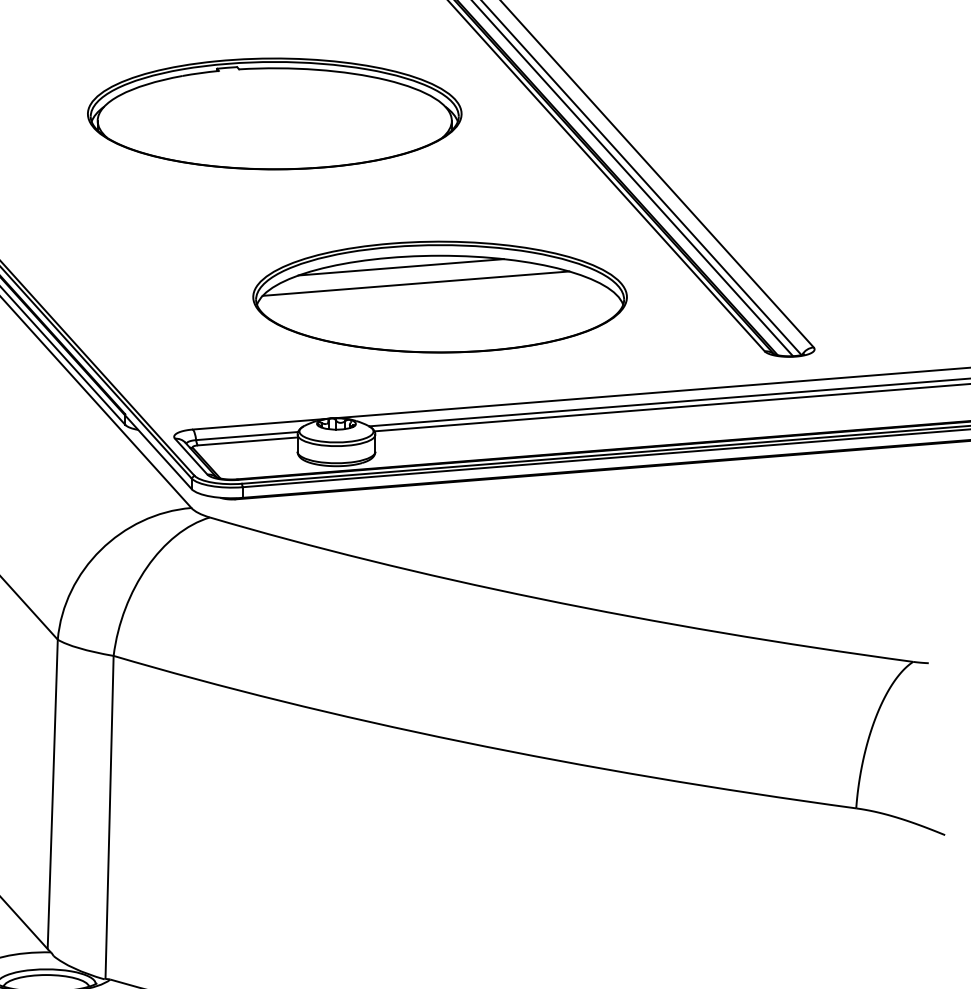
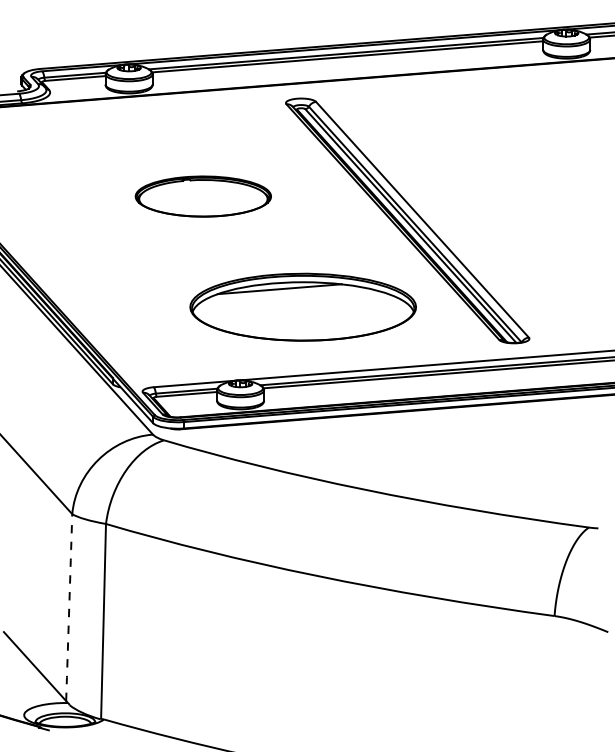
part: (275, 113) -> (203, 196), size x0.6
line: (415, 282) -> (288, 298), removed
arc: (53, 794) -> (69, 607), solid -> dashed

